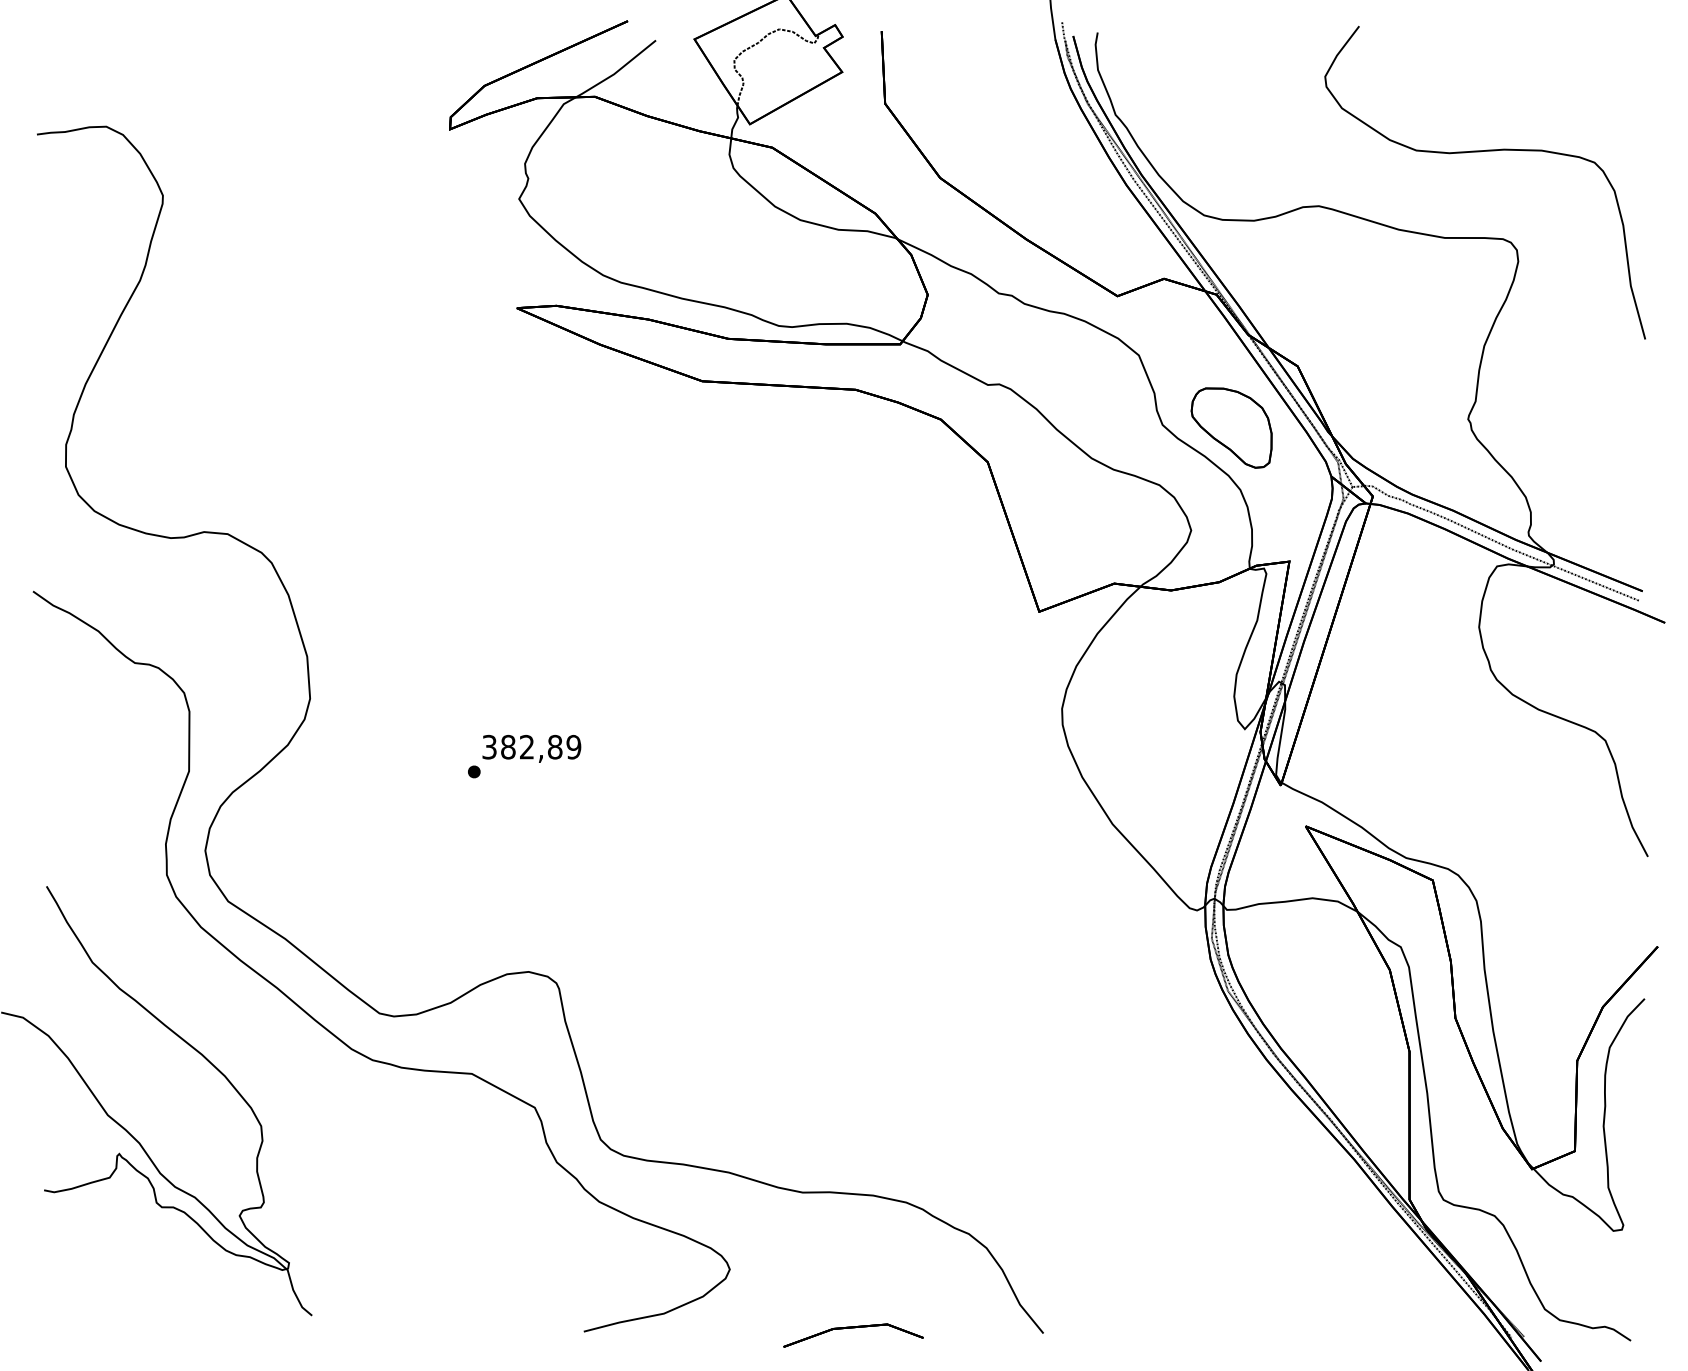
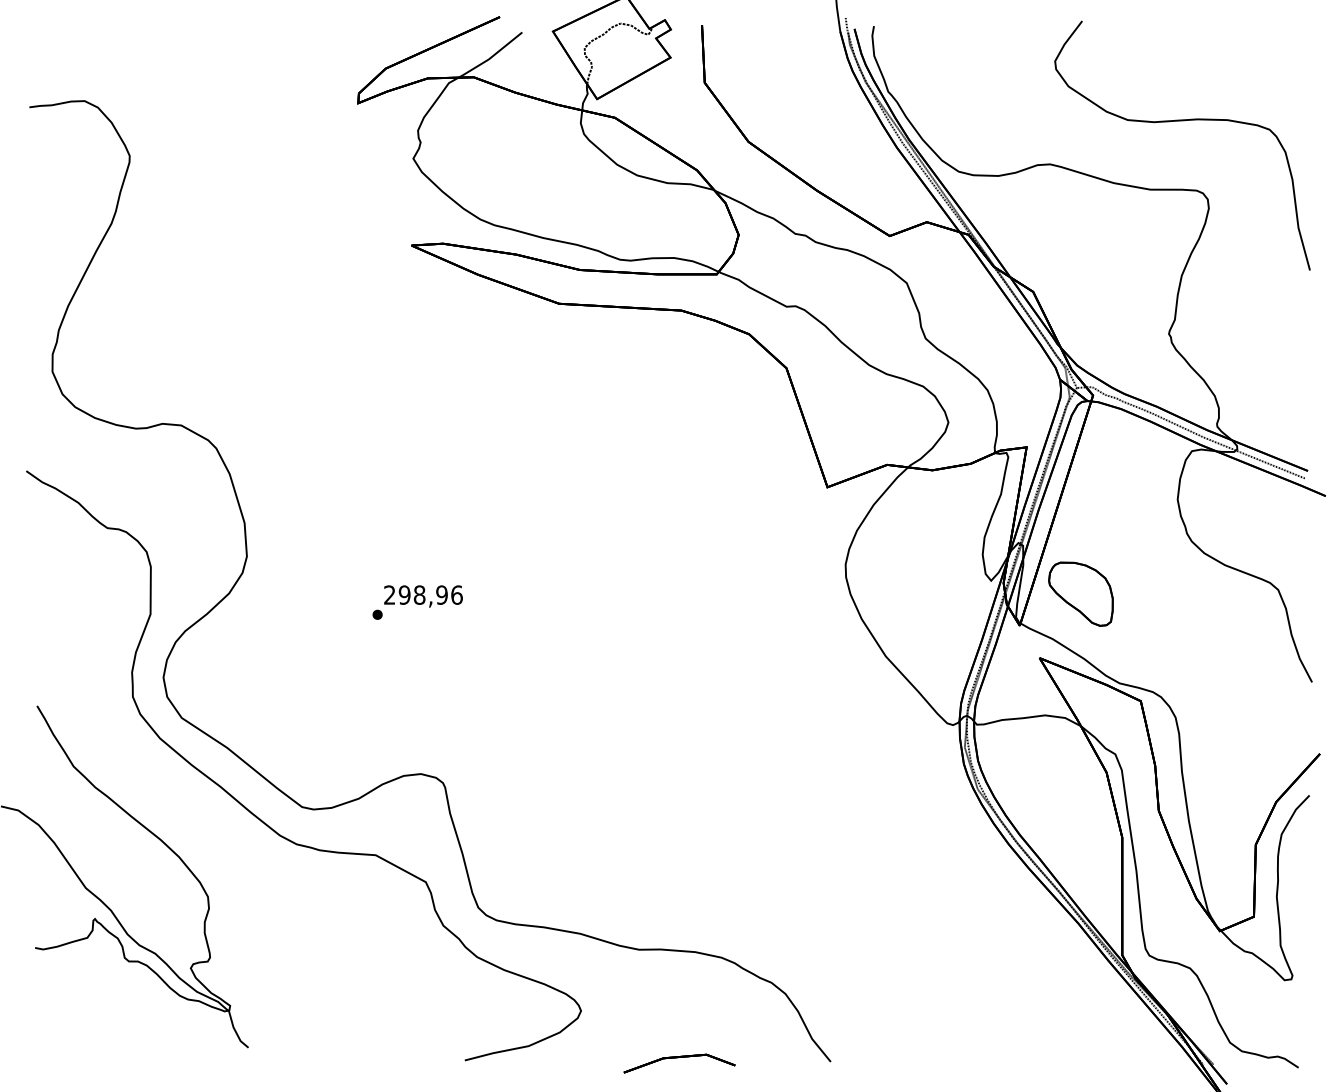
part: (1231, 427) -> (1080, 593), moved
text: (531, 746) -> (423, 594), 382,89 -> 298,96

